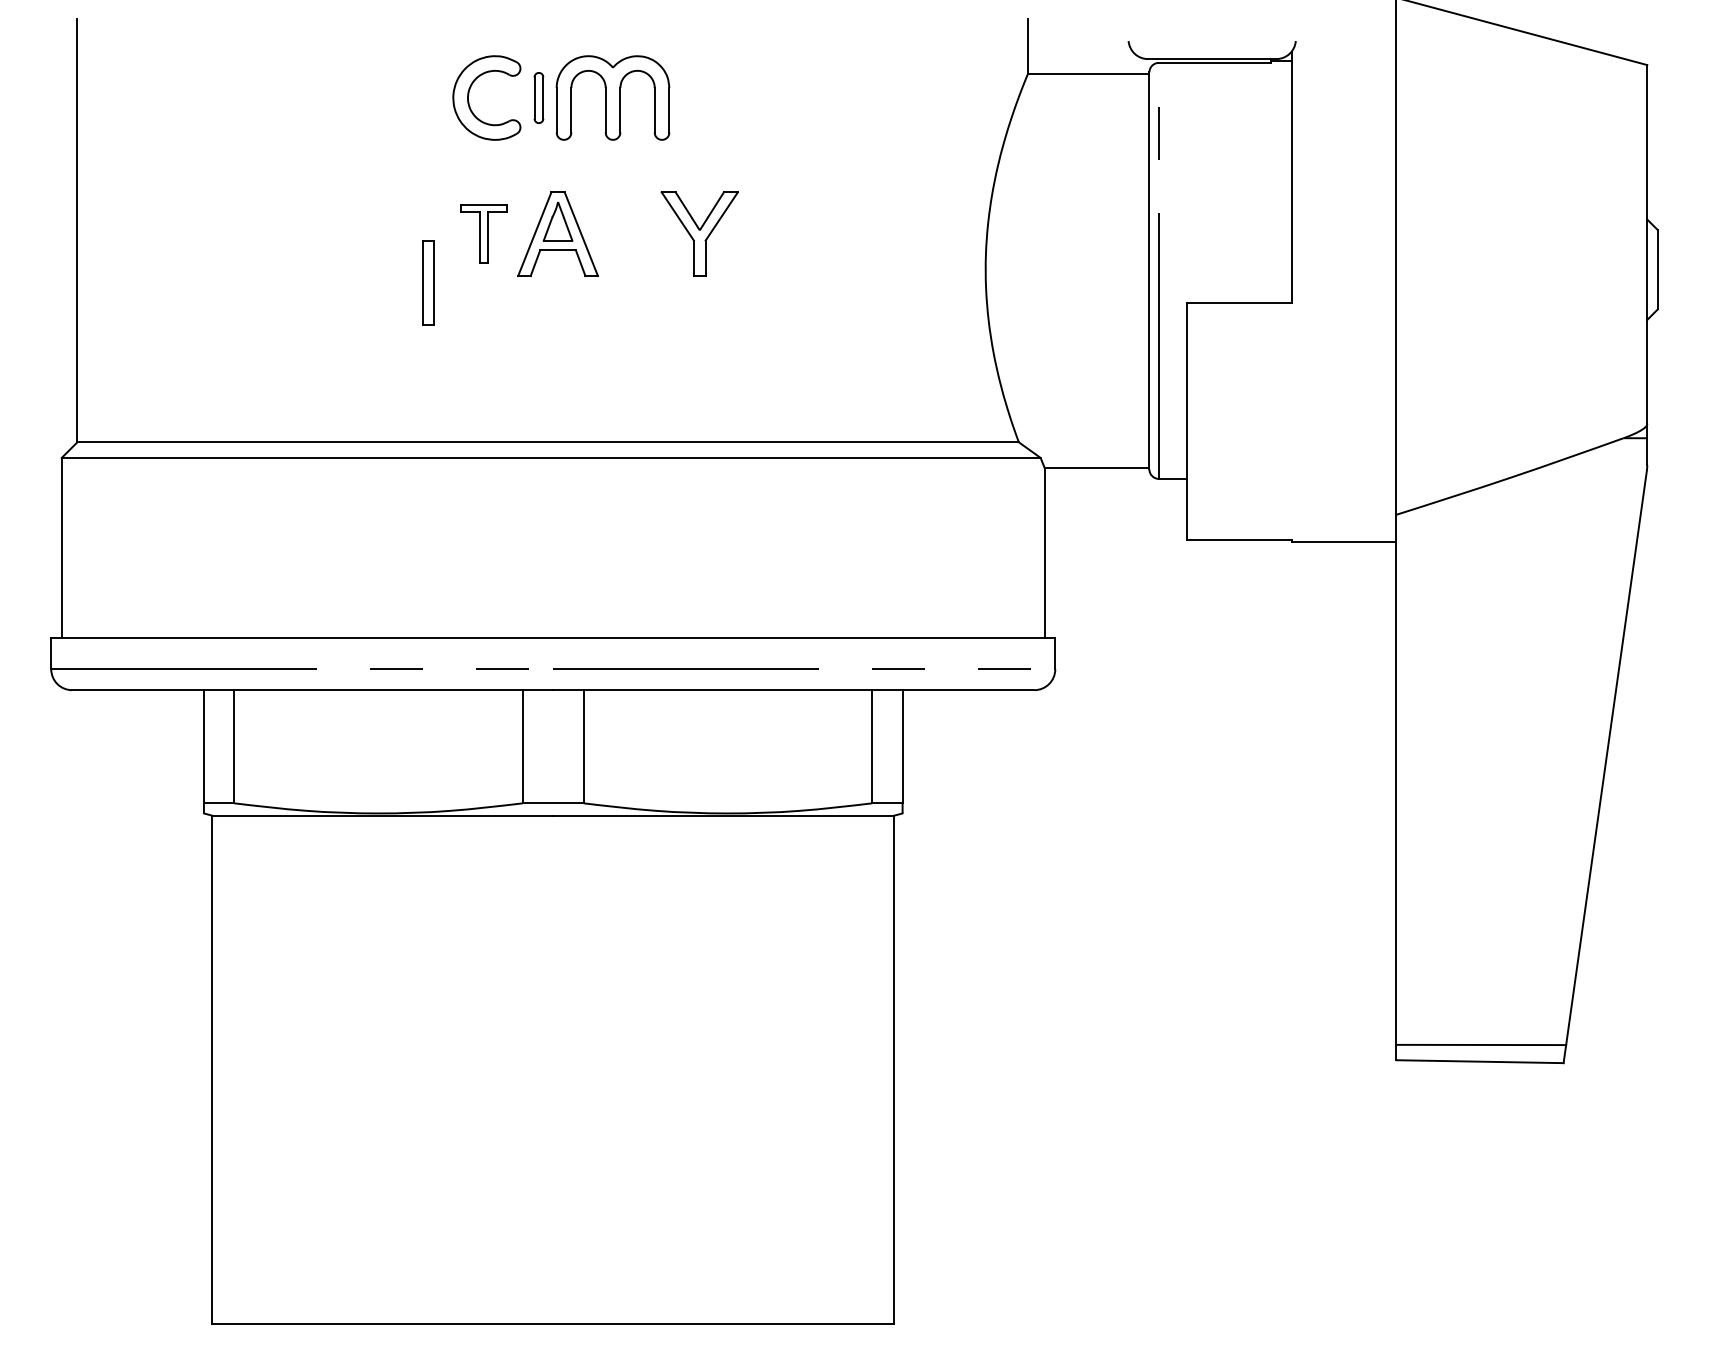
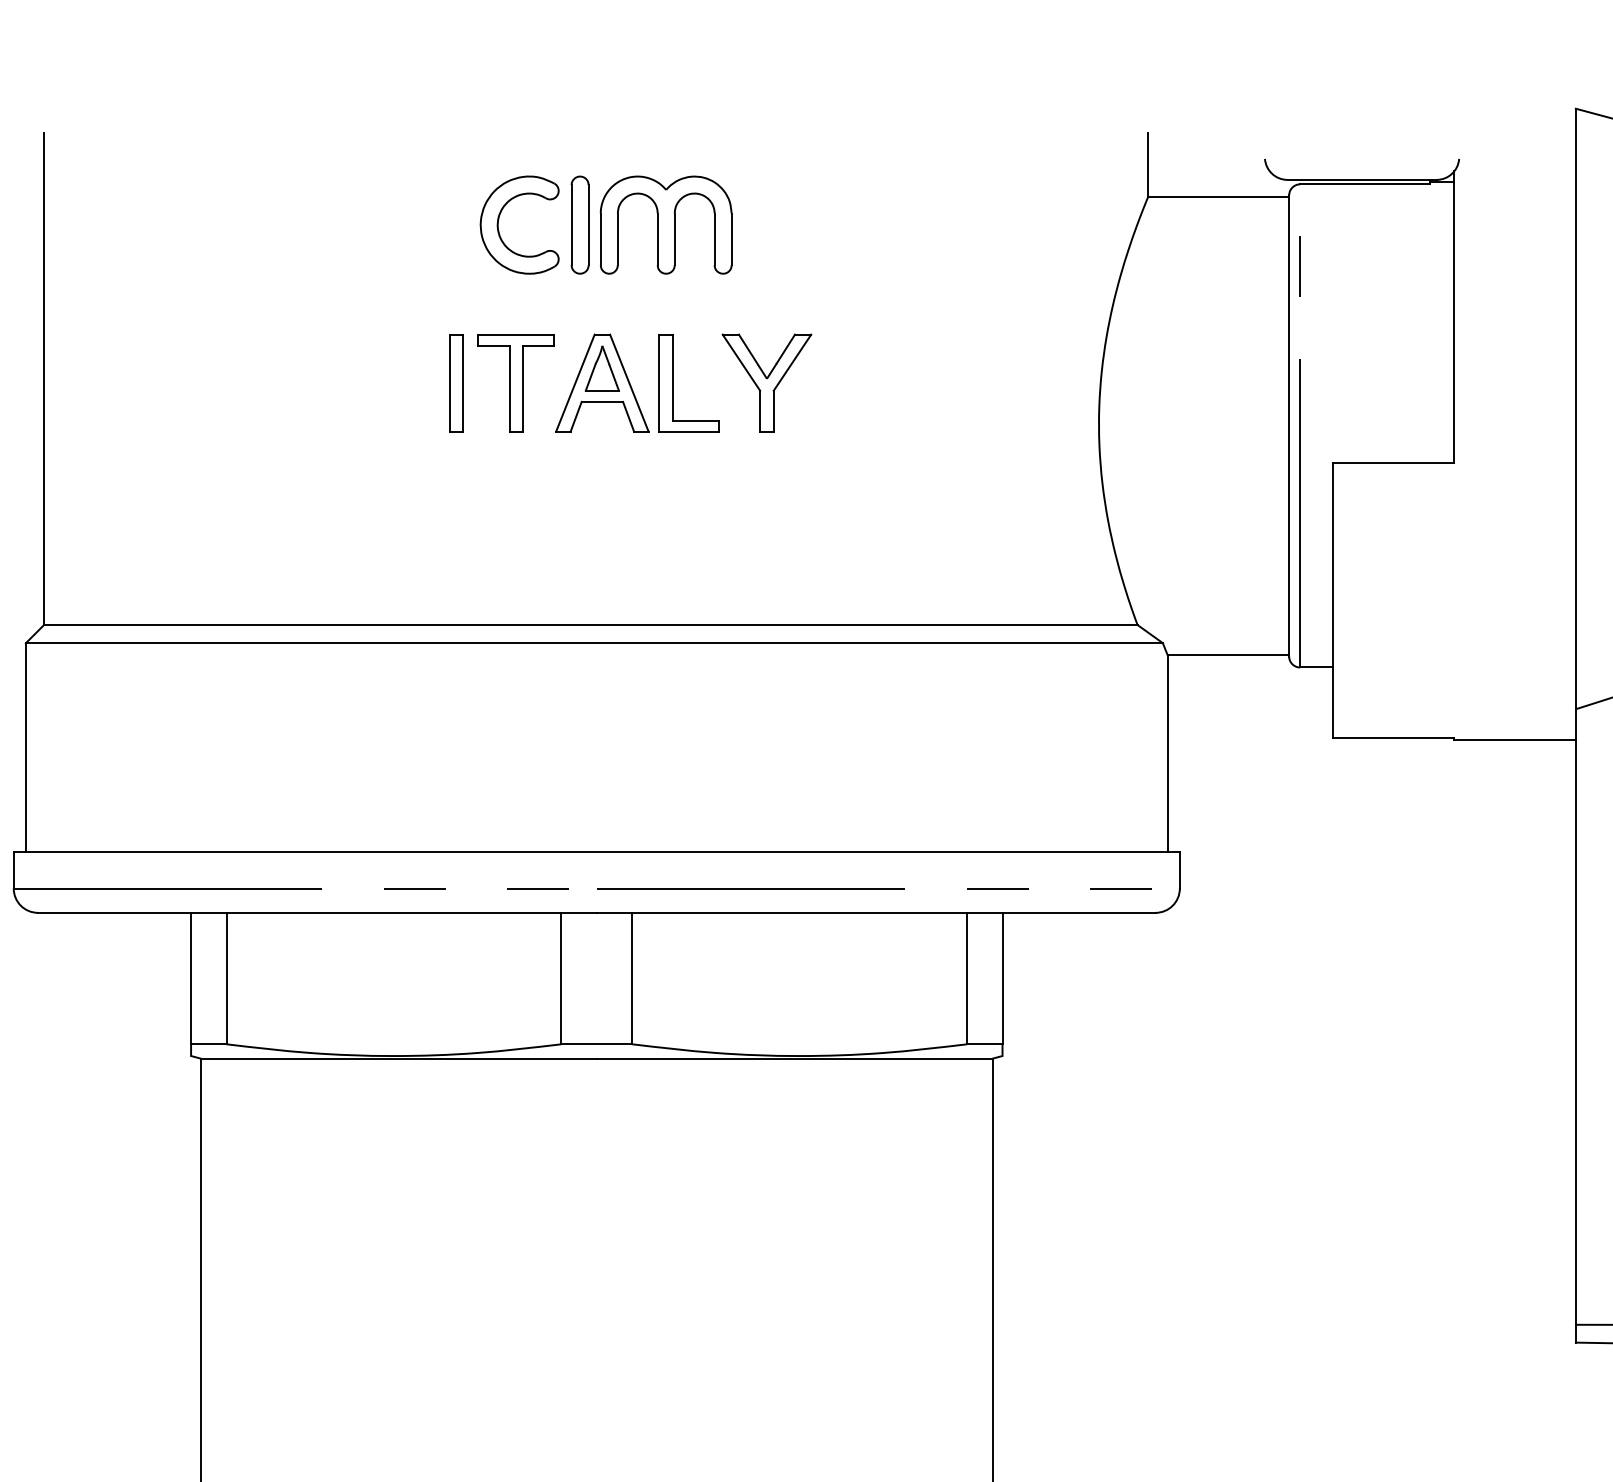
part: (538, 97) -> (579, 224), size x1.67
part: (483, 233) -> (515, 382), size x1.43
part: (619, 233) -> (673, 382), added
part: (428, 282) -> (456, 382), moved

